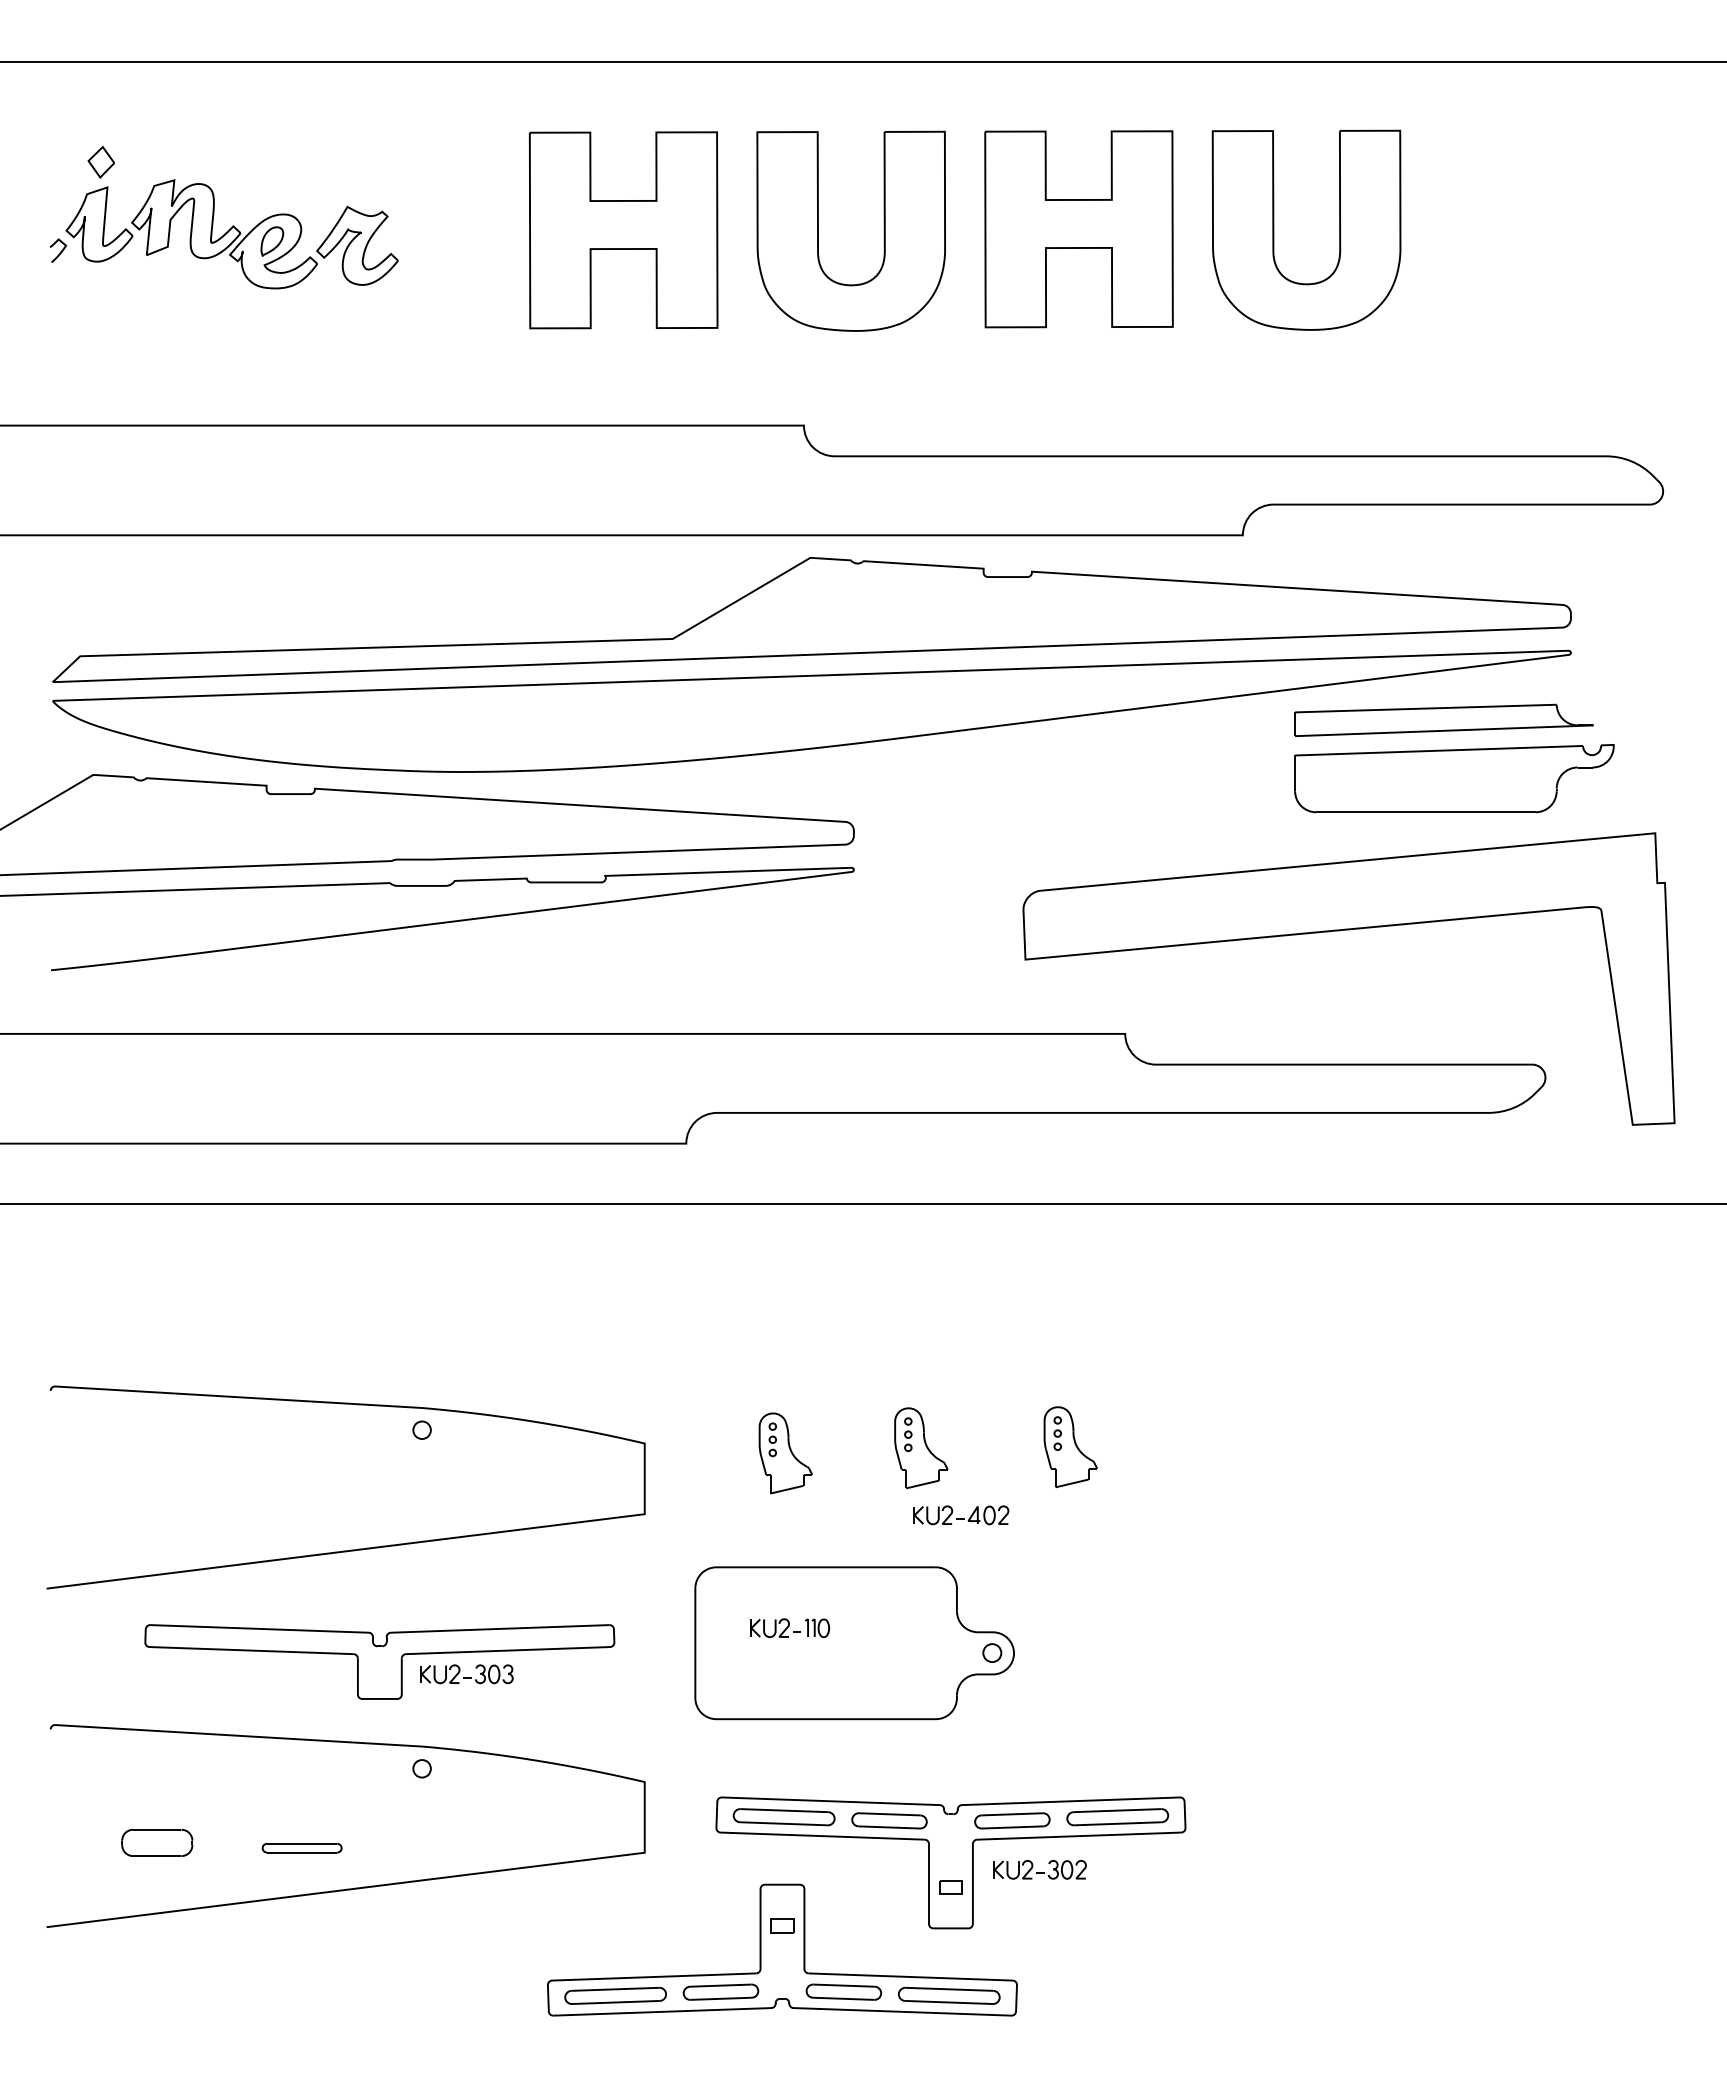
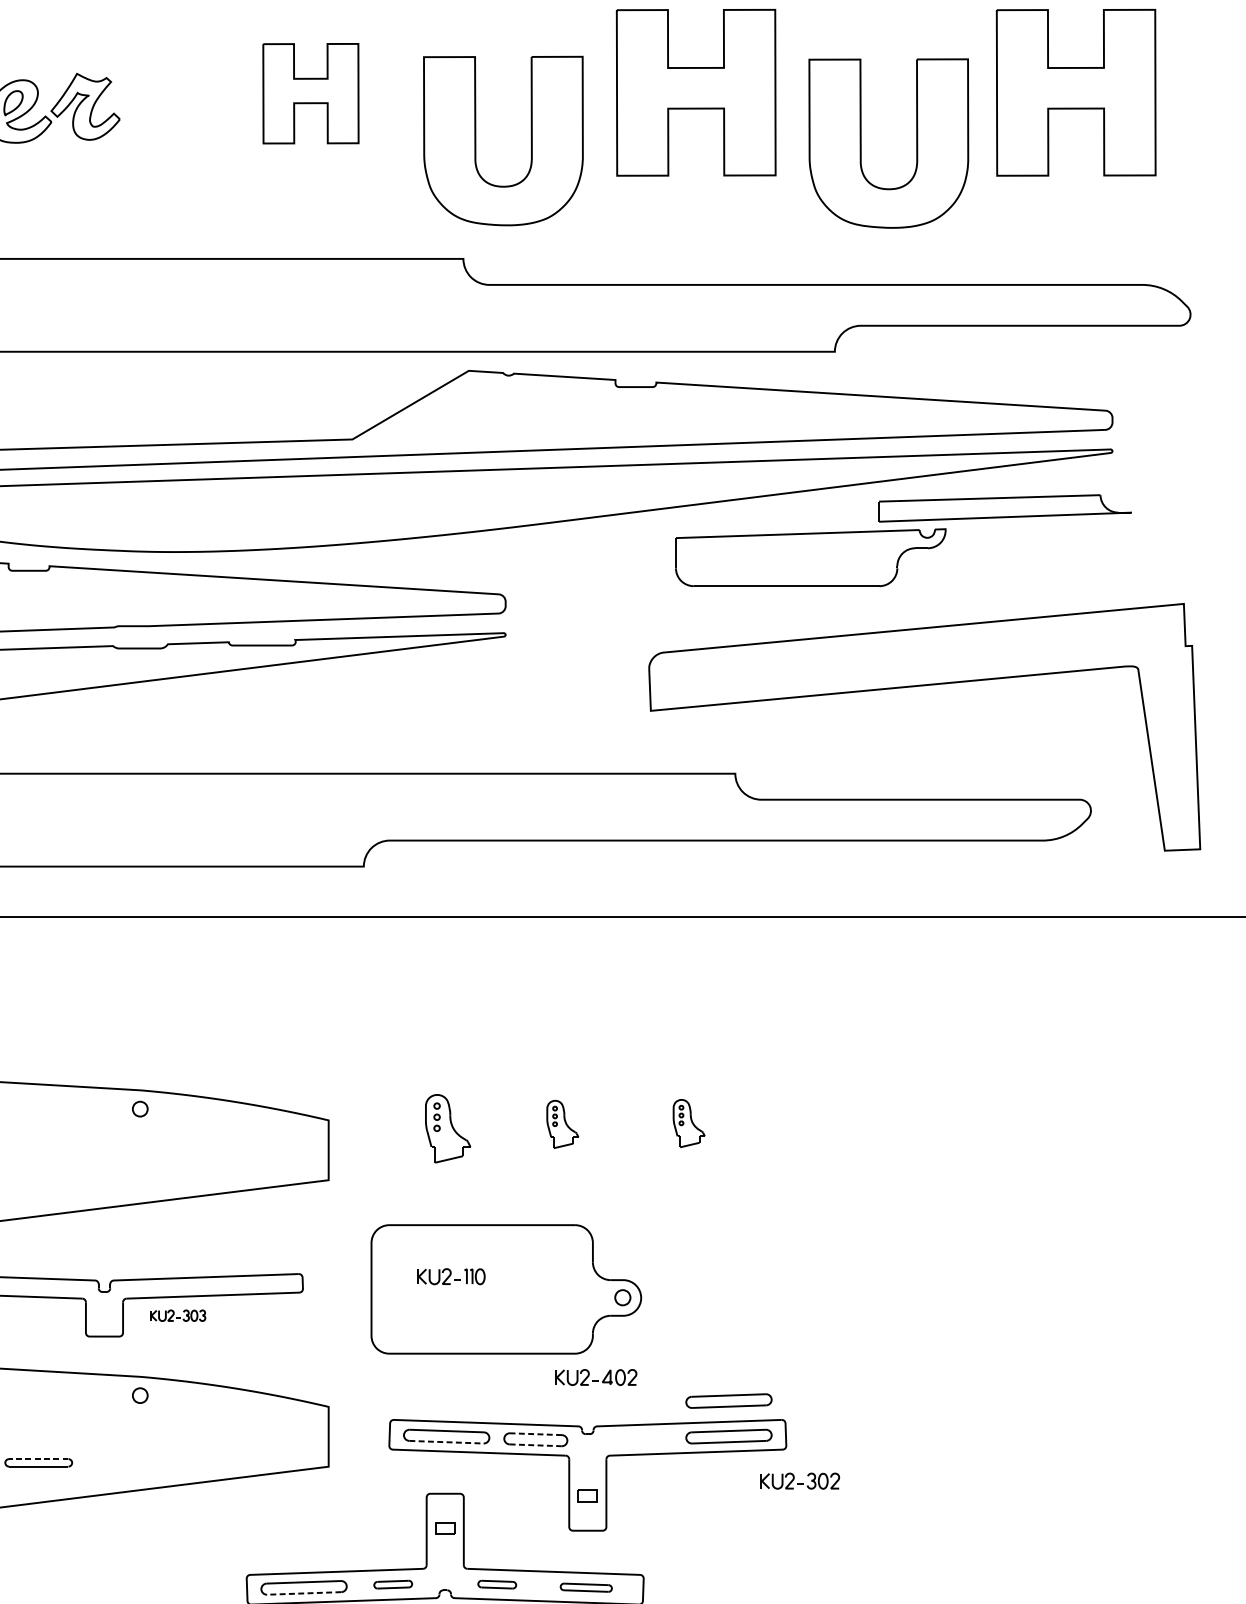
part: (1274, 229) -> (861, 142), moved
part: (1527, 229) -> (1075, 92), added
part: (623, 230) -> (310, 93), size x0.6
part: (818, 230) -> (475, 140), moved
part: (1454, 778) -> (810, 557), moved
part: (1070, 1447) -> (689, 1123), size x0.7
part: (921, 1448) -> (562, 1124), size x0.7
part: (961, 1515) -> (596, 1377), moved
part: (466, 1674) -> (177, 1315), size x0.7
part: (1117, 1775) -> (728, 1401), added
line: (889, 1814) -> (535, 1434), solid -> dashed
part: (1012, 1820) -> (639, 1439), removed
line: (783, 1823) -> (446, 1441), solid -> dashed
line: (889, 1827) -> (535, 1445), solid -> dashed
line: (301, 1843) -> (38, 1458), solid -> dashed
part: (1039, 1869) -> (799, 1480), moved
part: (720, 1991) -> (392, 1584), size x0.6
part: (843, 1991) -> (496, 1584), size x0.6
part: (948, 1995) -> (585, 1587), size x0.6
line: (615, 2002) -> (303, 1593), solid -> dashed

